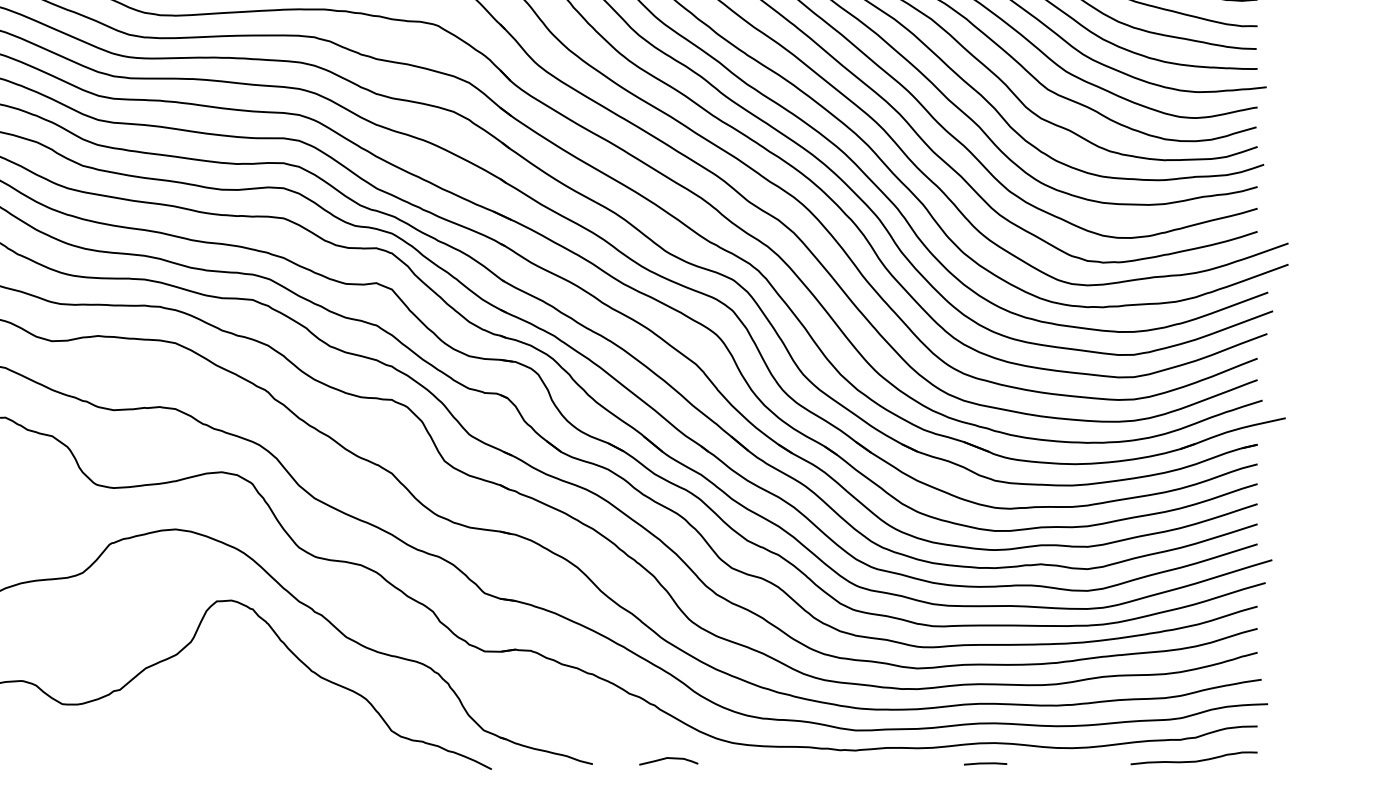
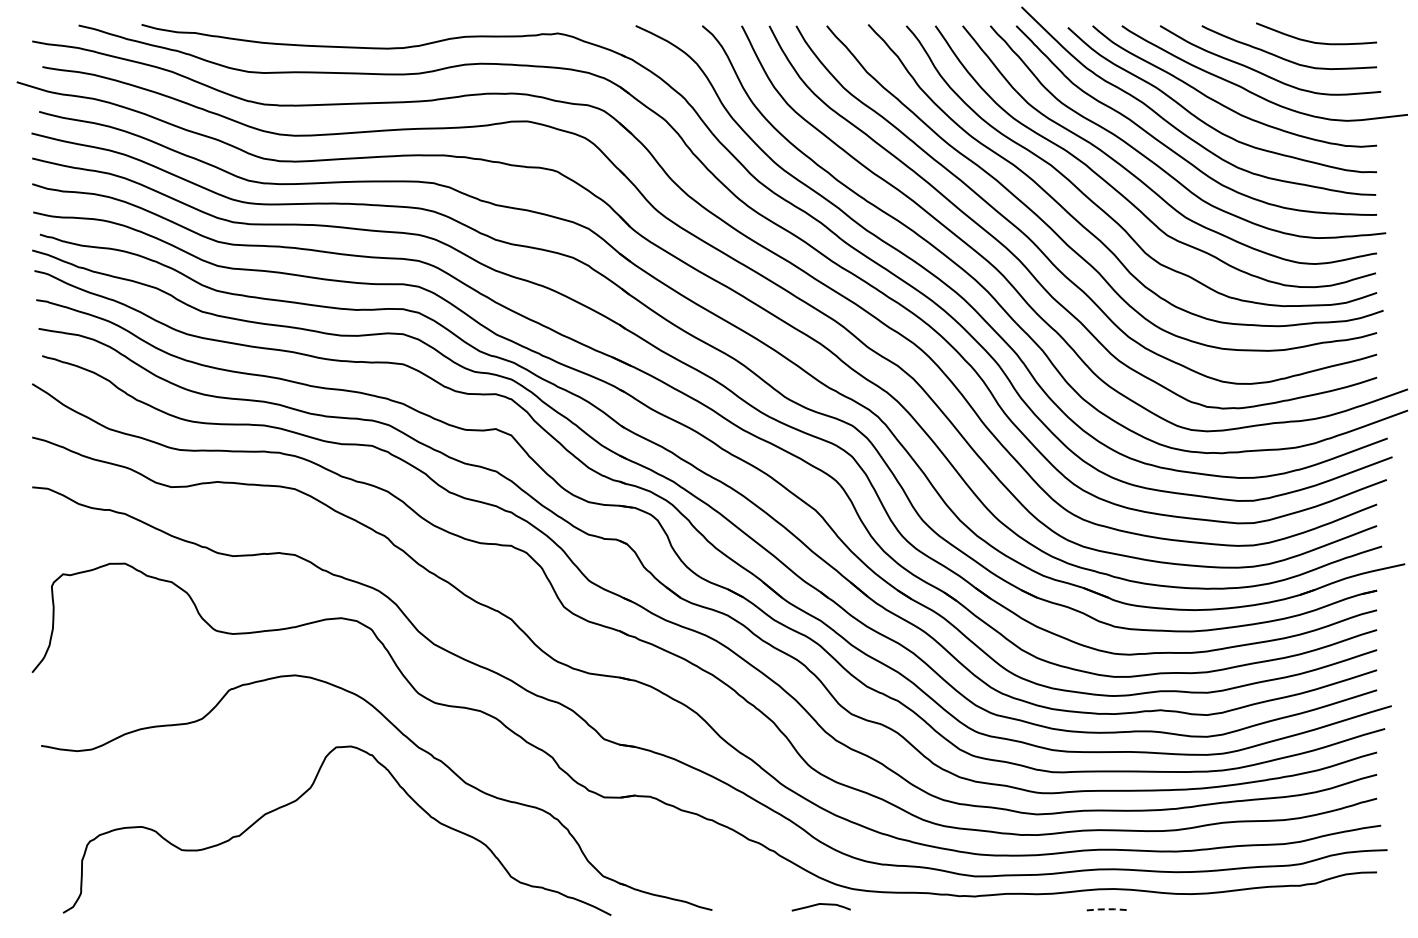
curve: (666, 759) -> (818, 905), moved
curve: (1194, 760) -> (1313, 906), removed
line: (985, 763) -> (1104, 909), solid -> dashed

